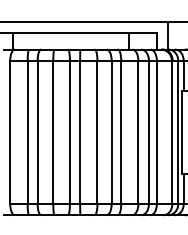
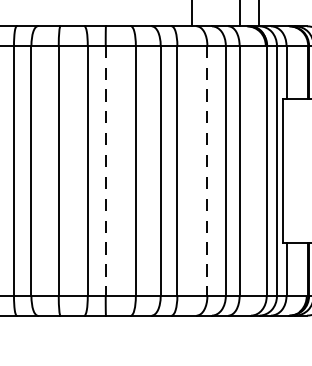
line: (80, 132) -> (106, 171), solid -> dashed
line: (138, 132) -> (207, 171), solid -> dashed

